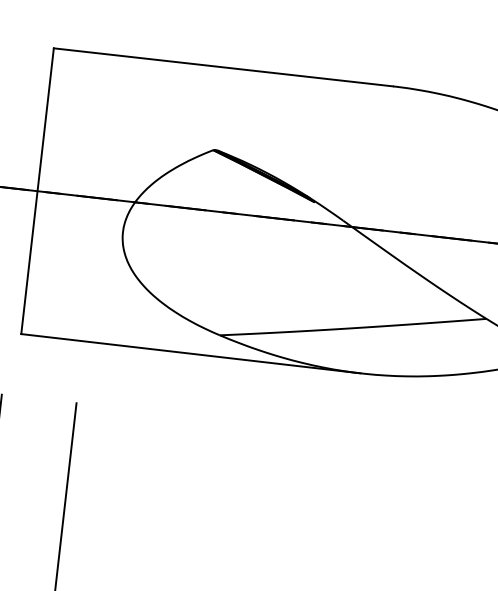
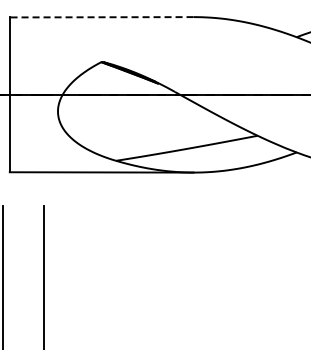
line: (223, 67) -> (101, 17), solid -> dashed

